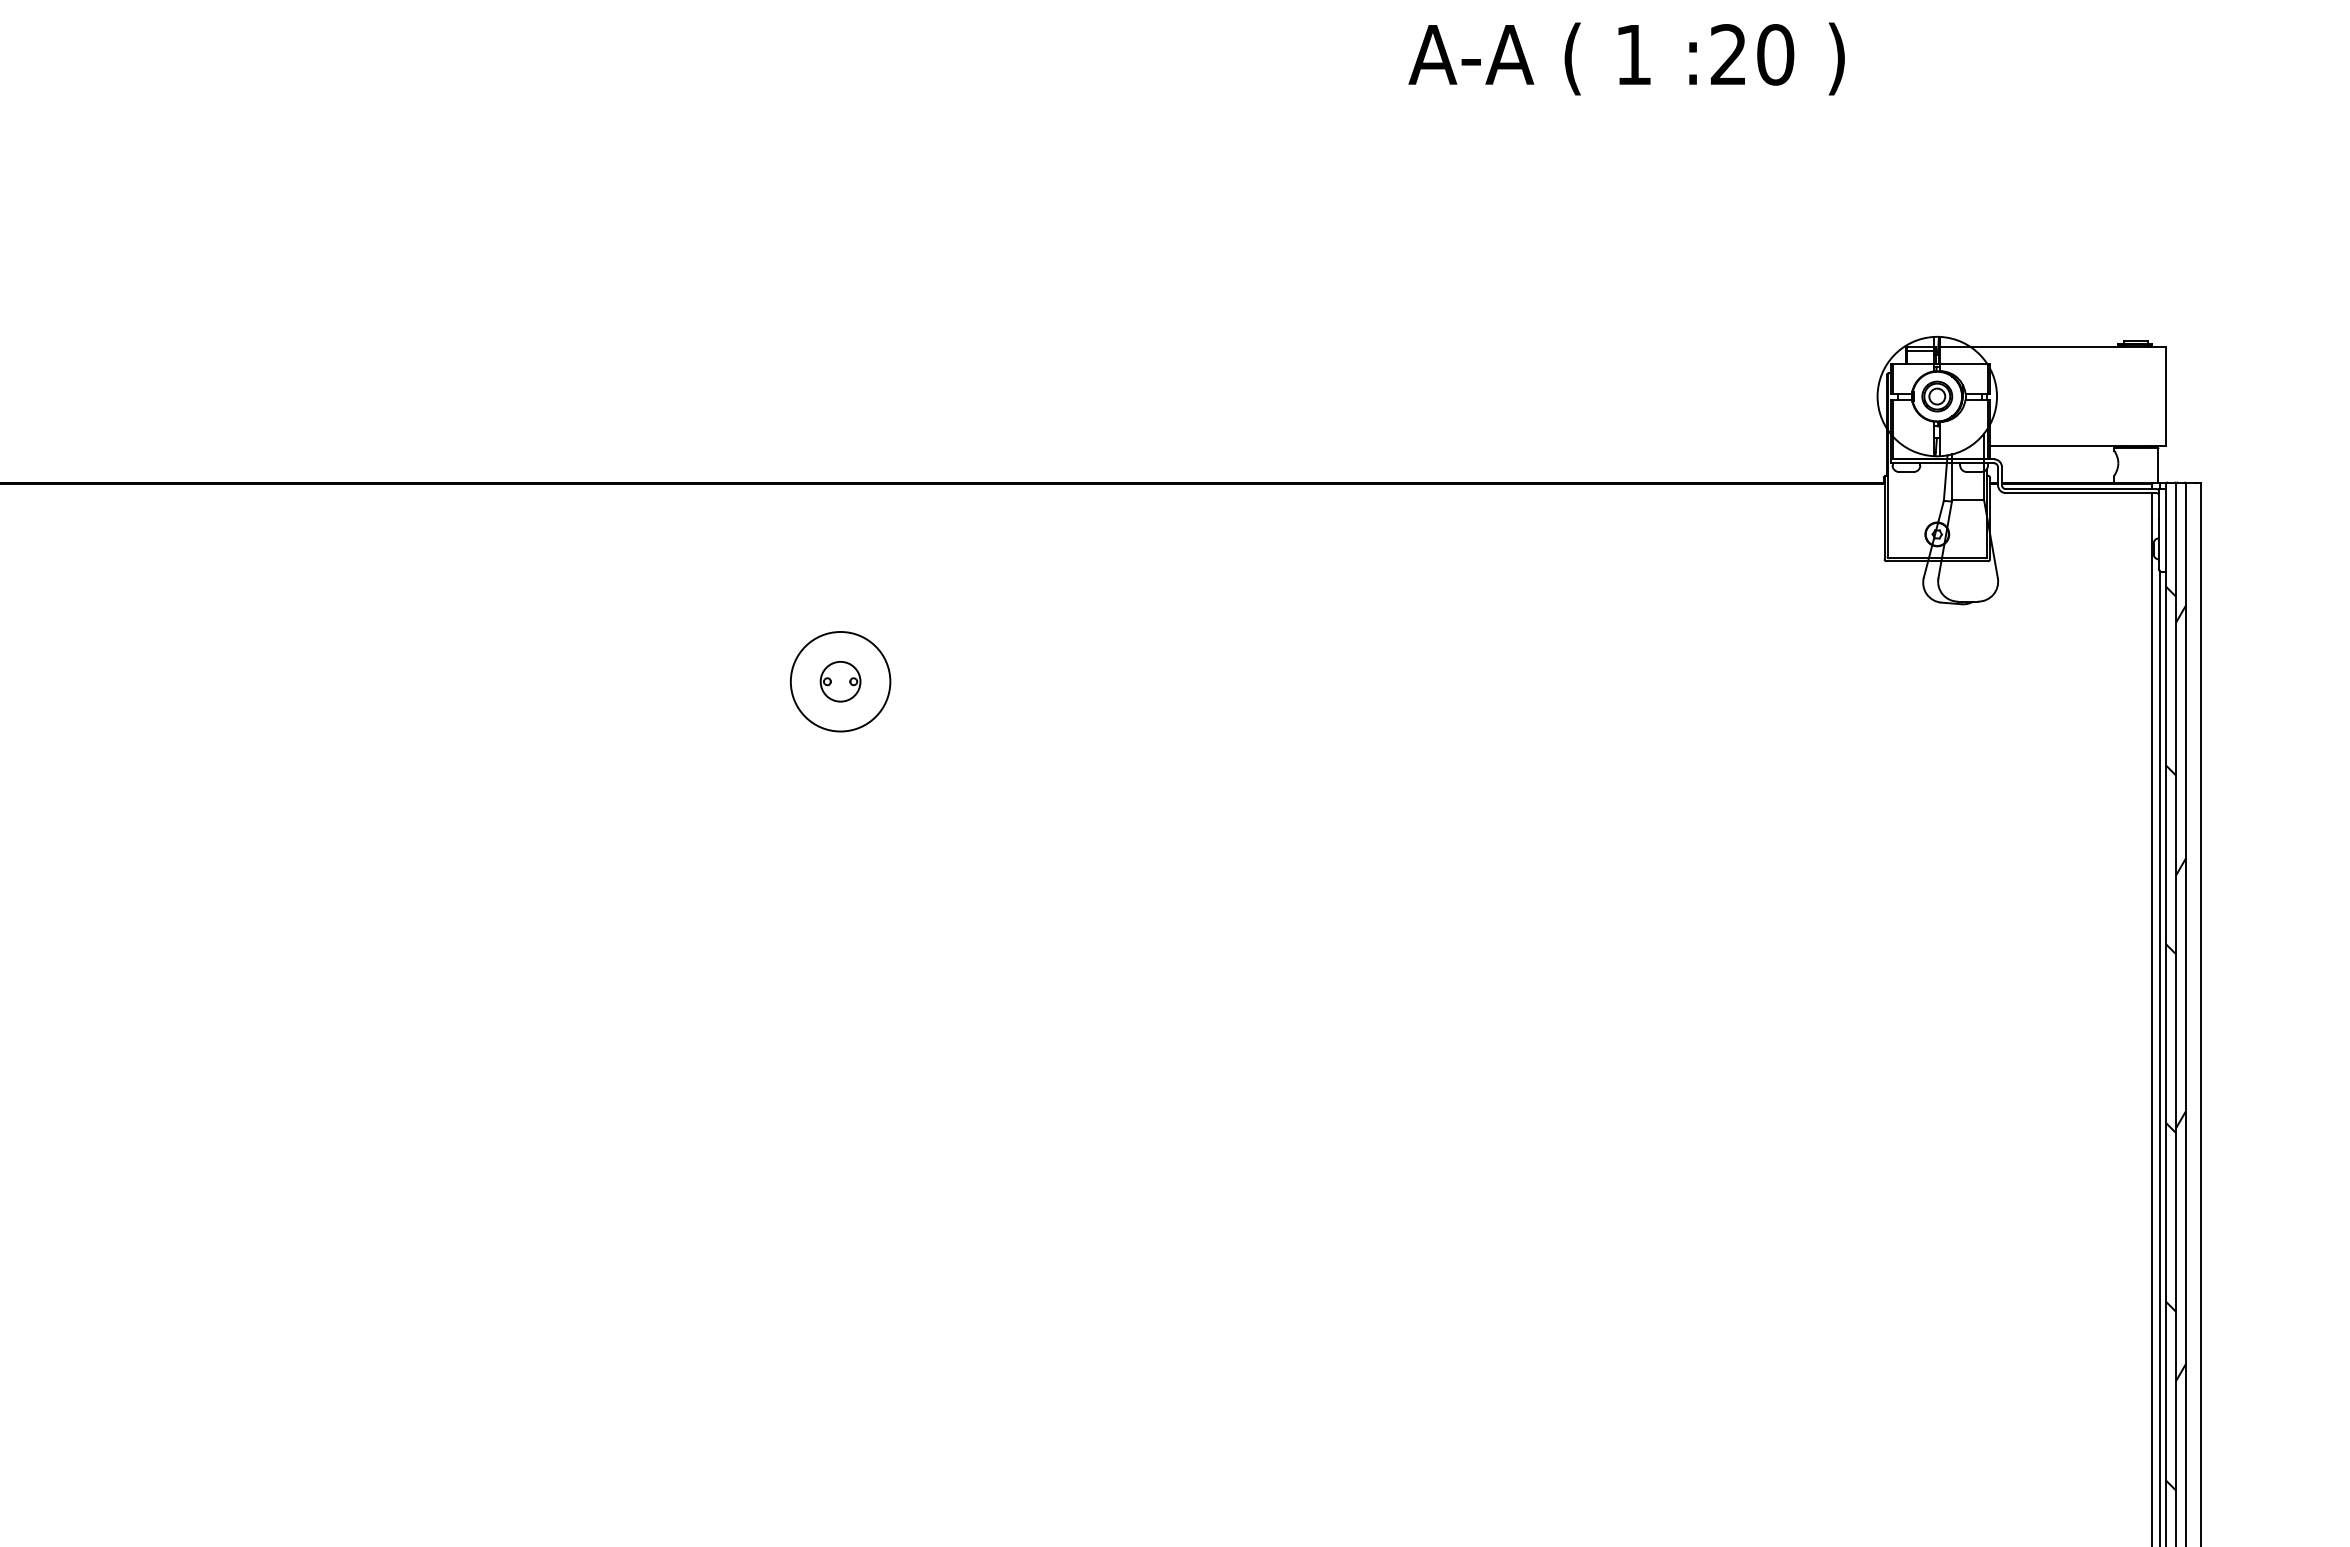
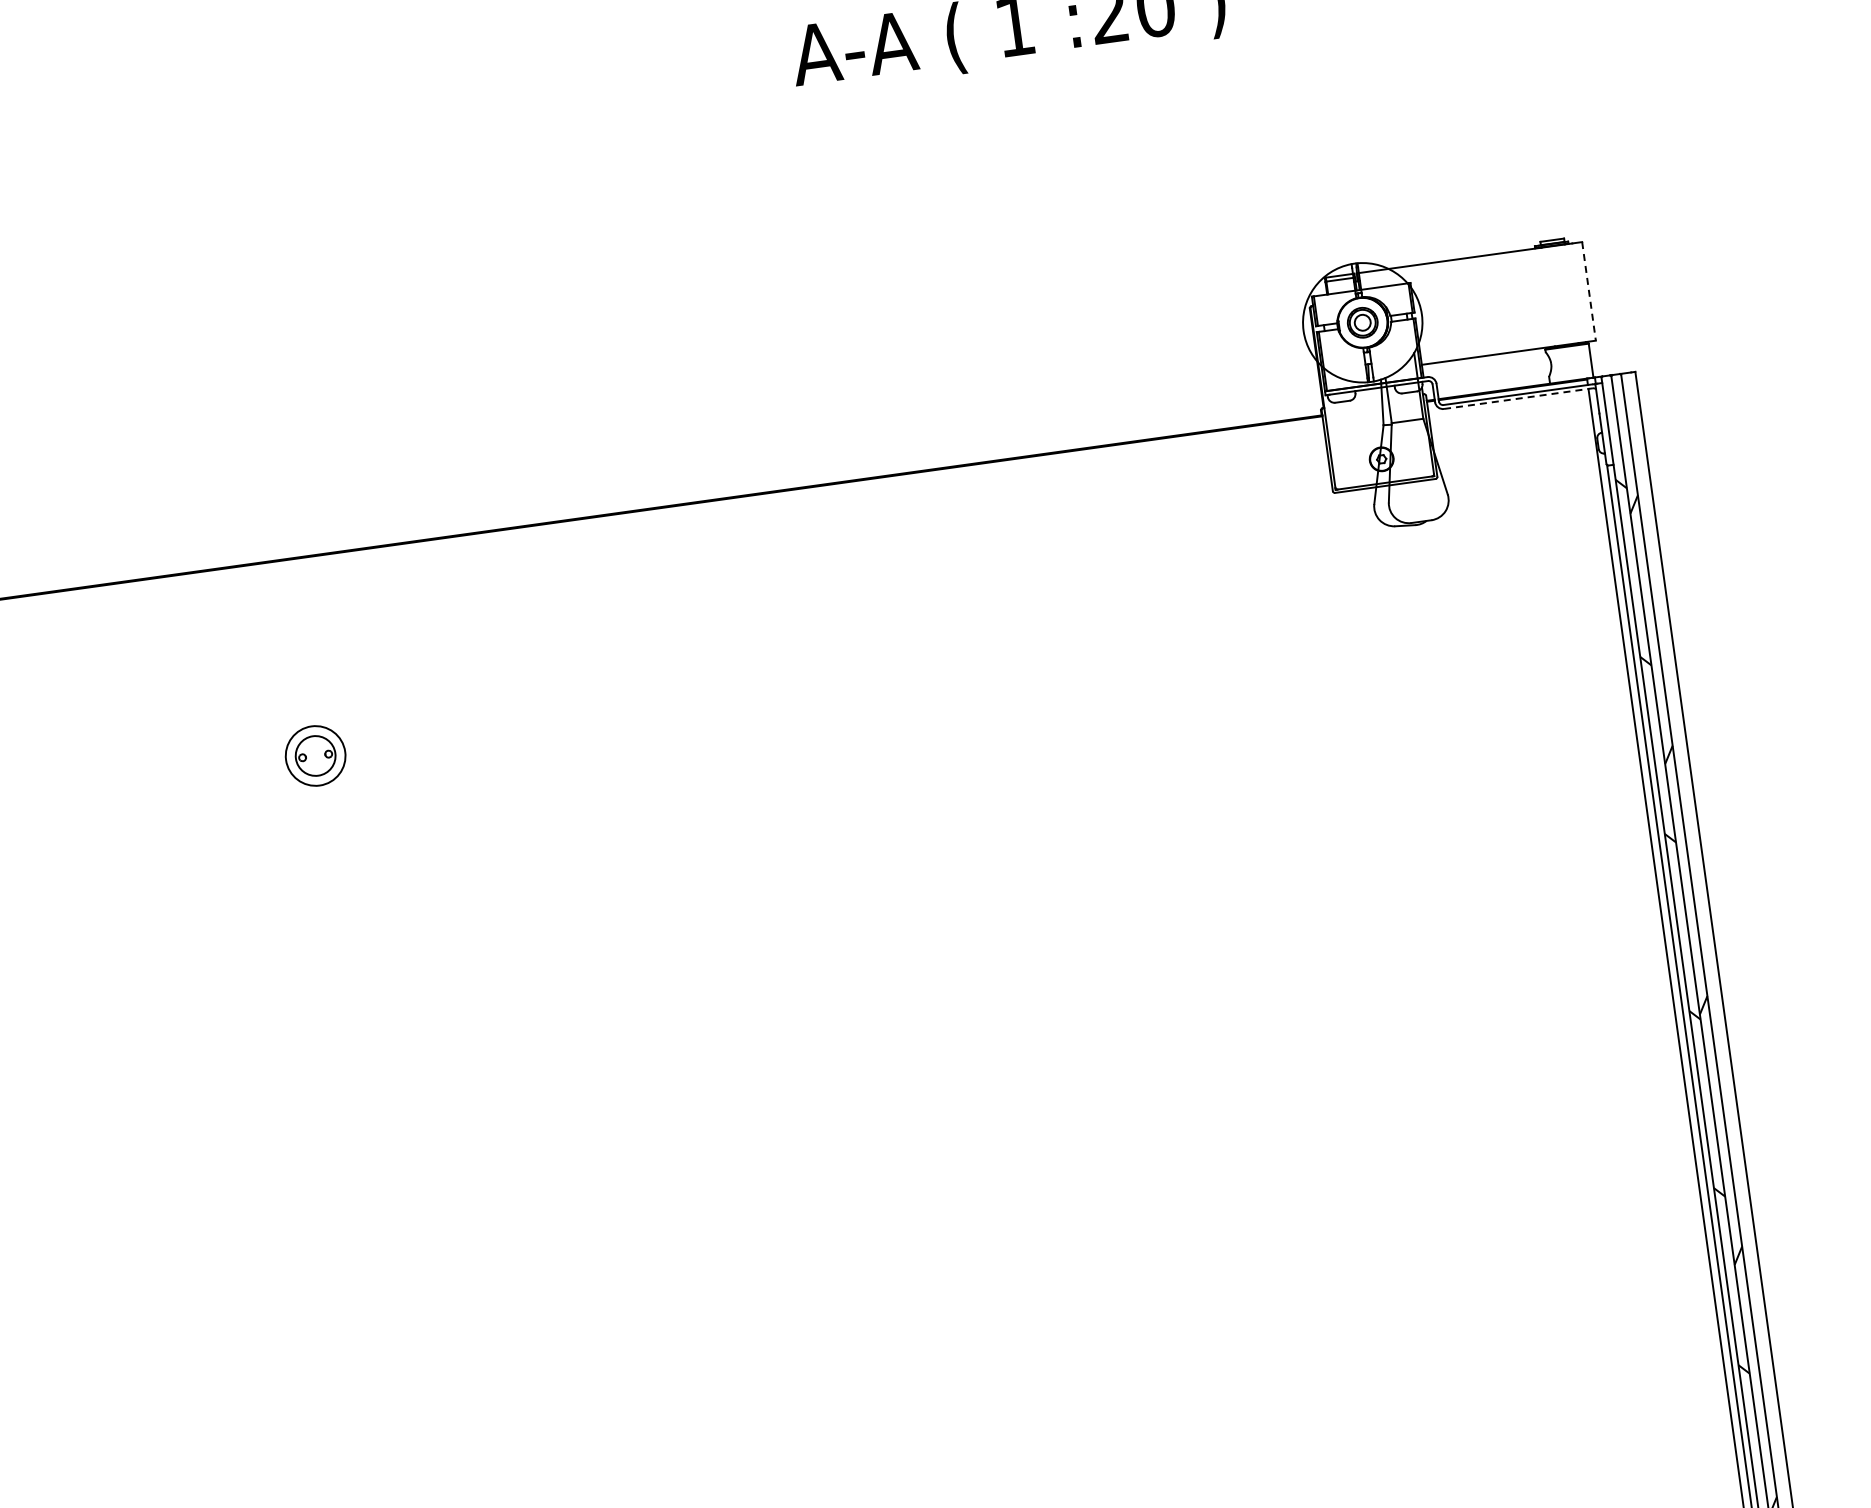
line: (2165, 396) -> (1588, 291), solid -> dashed
line: (2081, 493) -> (1518, 398), solid -> dashed
circle: (840, 681) -> (315, 755), size x0.6

